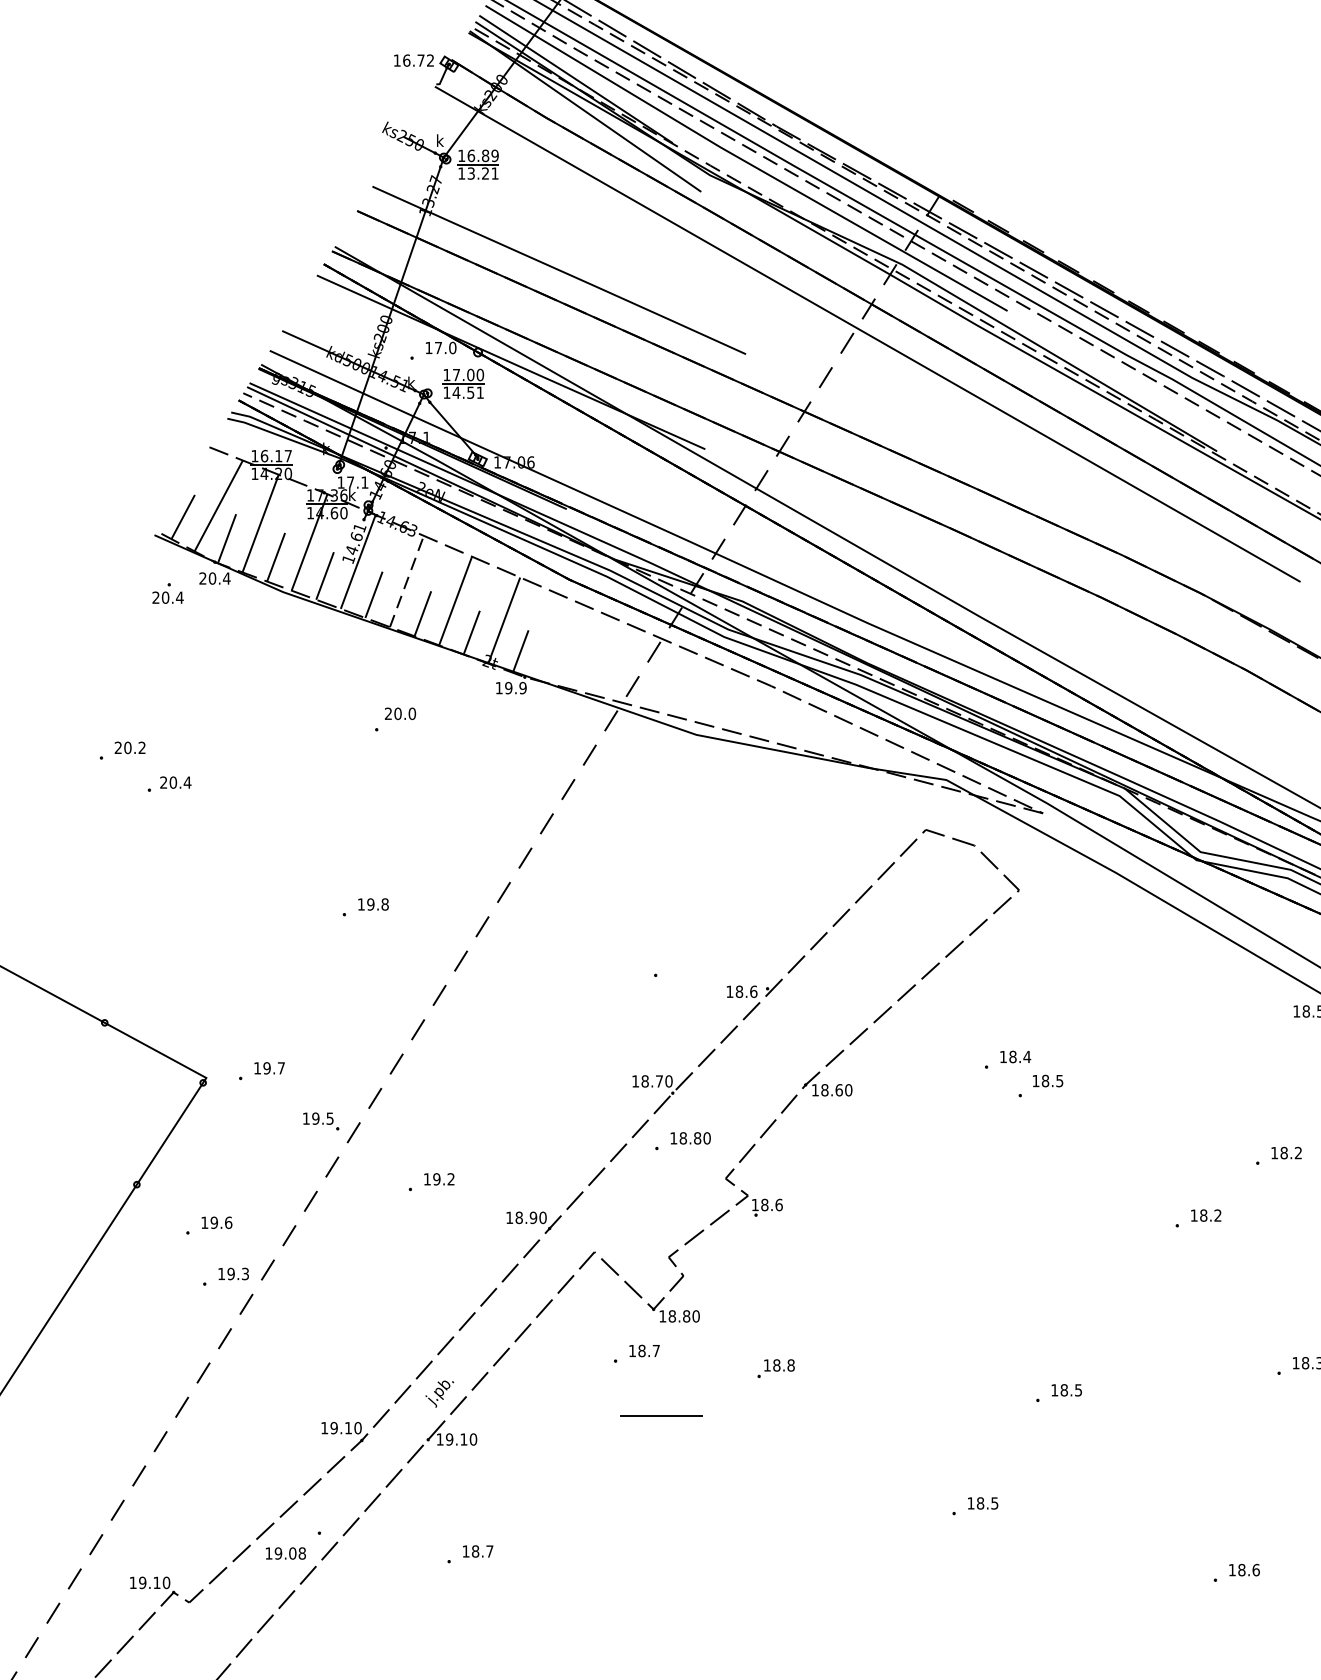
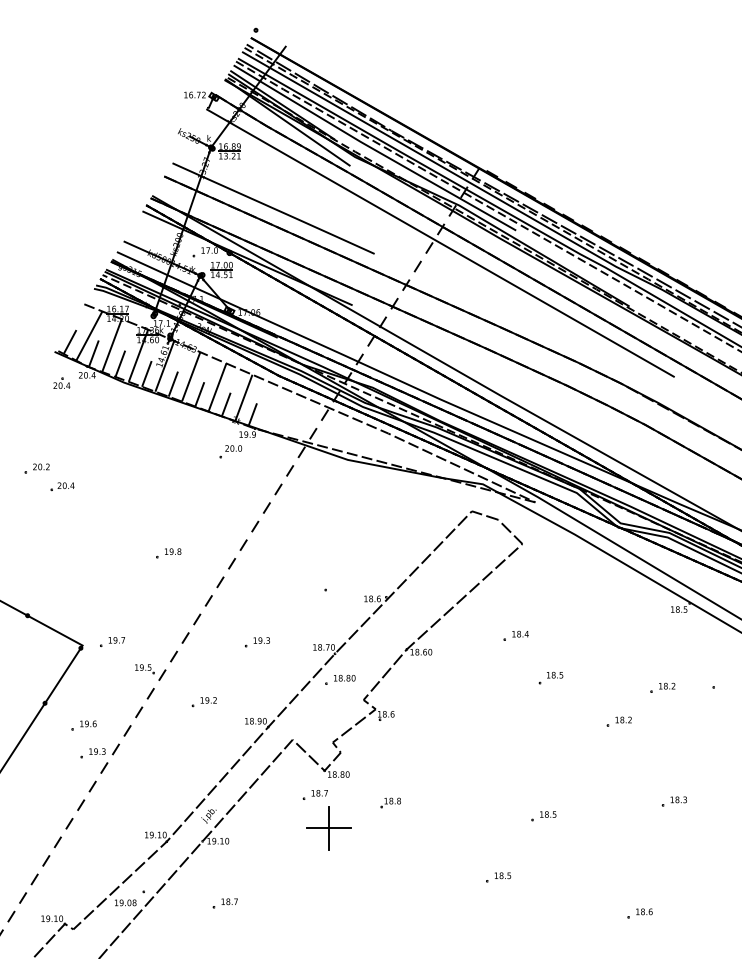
line: (407, 580) -> (191, 376), dashed -> solid
part: (394, 719) -> (230, 451), moved
part: (529, 1072) -> (257, 642), added
part: (1039, 1085) -> (550, 677), moved
line: (660, 1416) -> (328, 828), added

